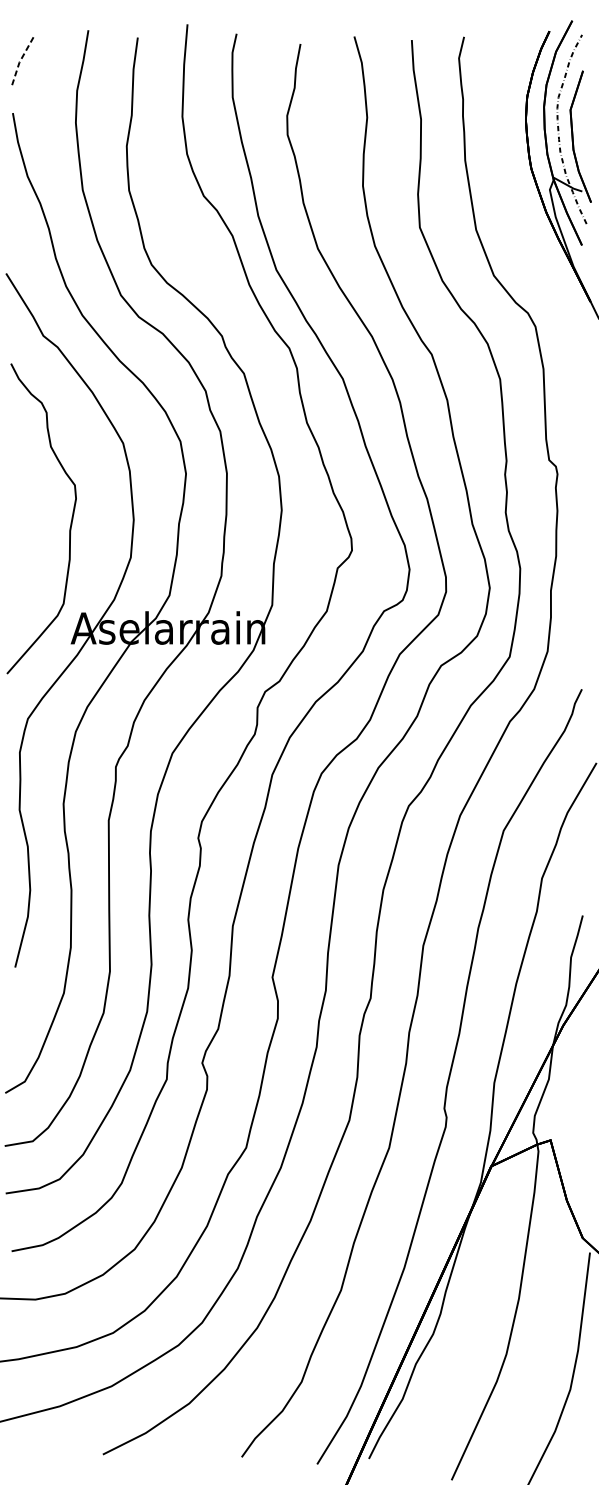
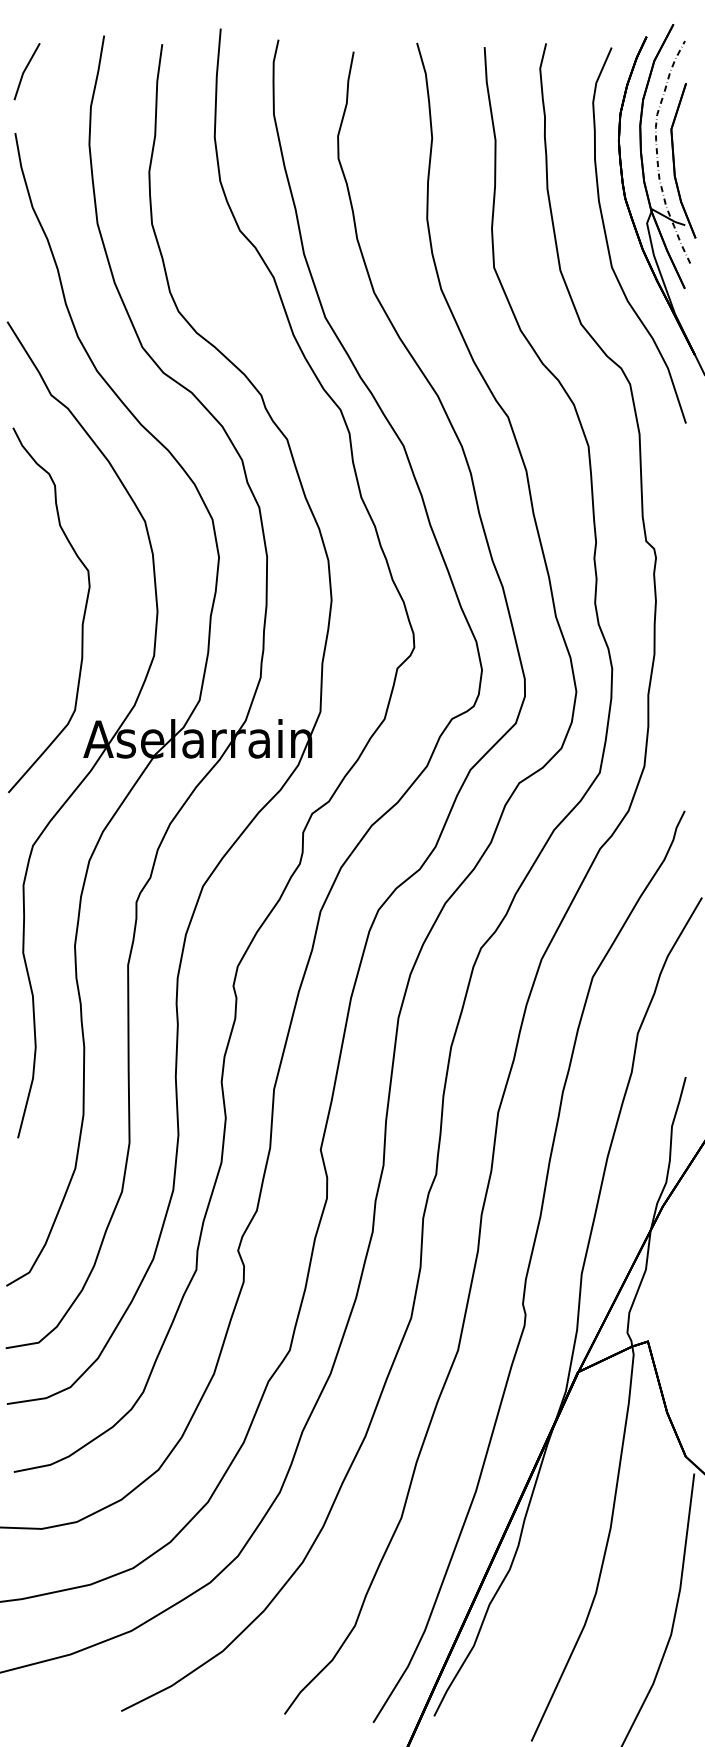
line: (20, 59) -> (24, 70), dashed -> solid
curve: (517, 206) -> (608, 243), added

